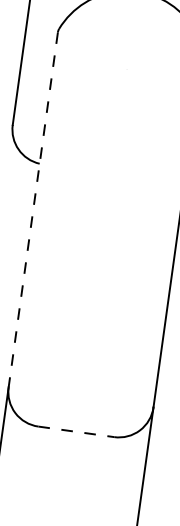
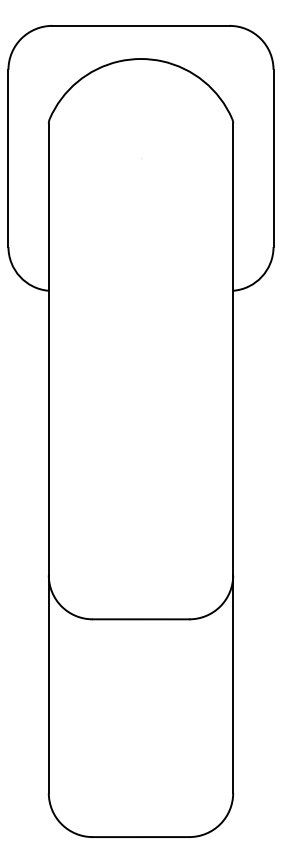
line: (33, 209) -> (48, 349), dashed -> solid
line: (76, 432) -> (141, 619), dashed -> solid

